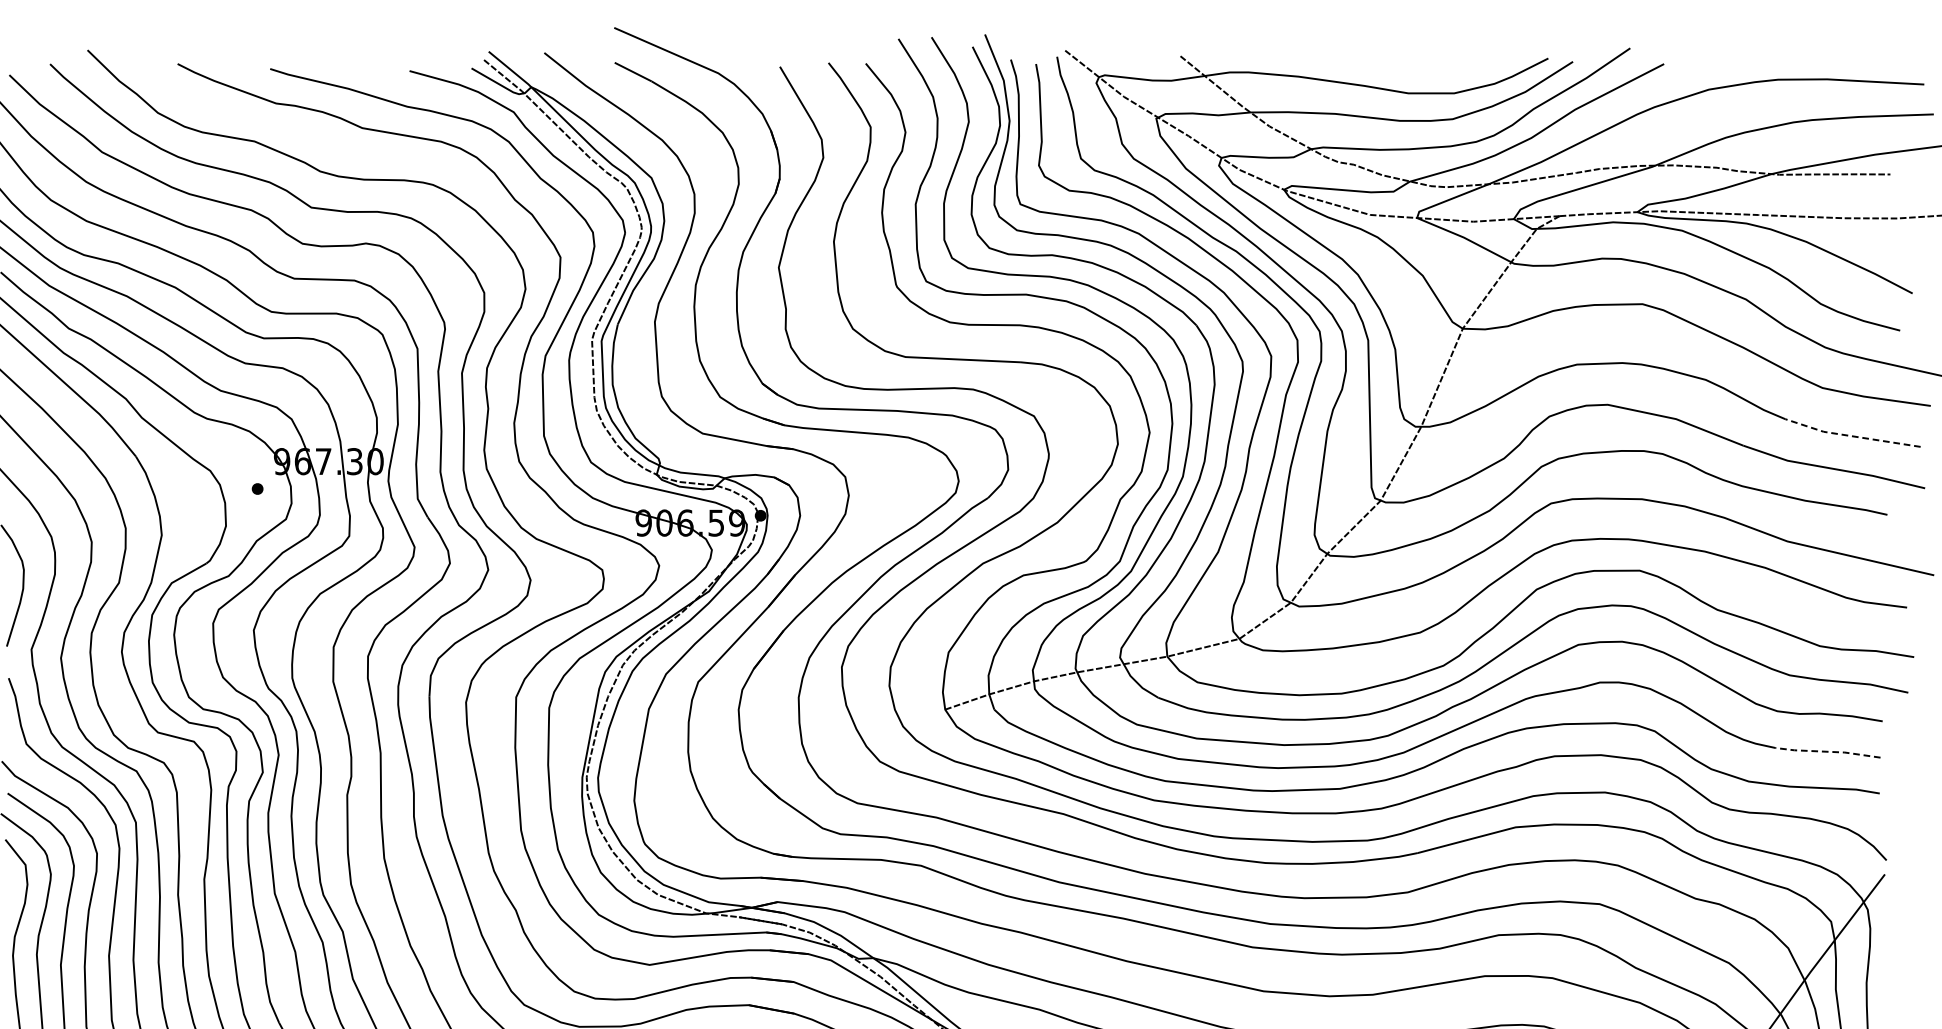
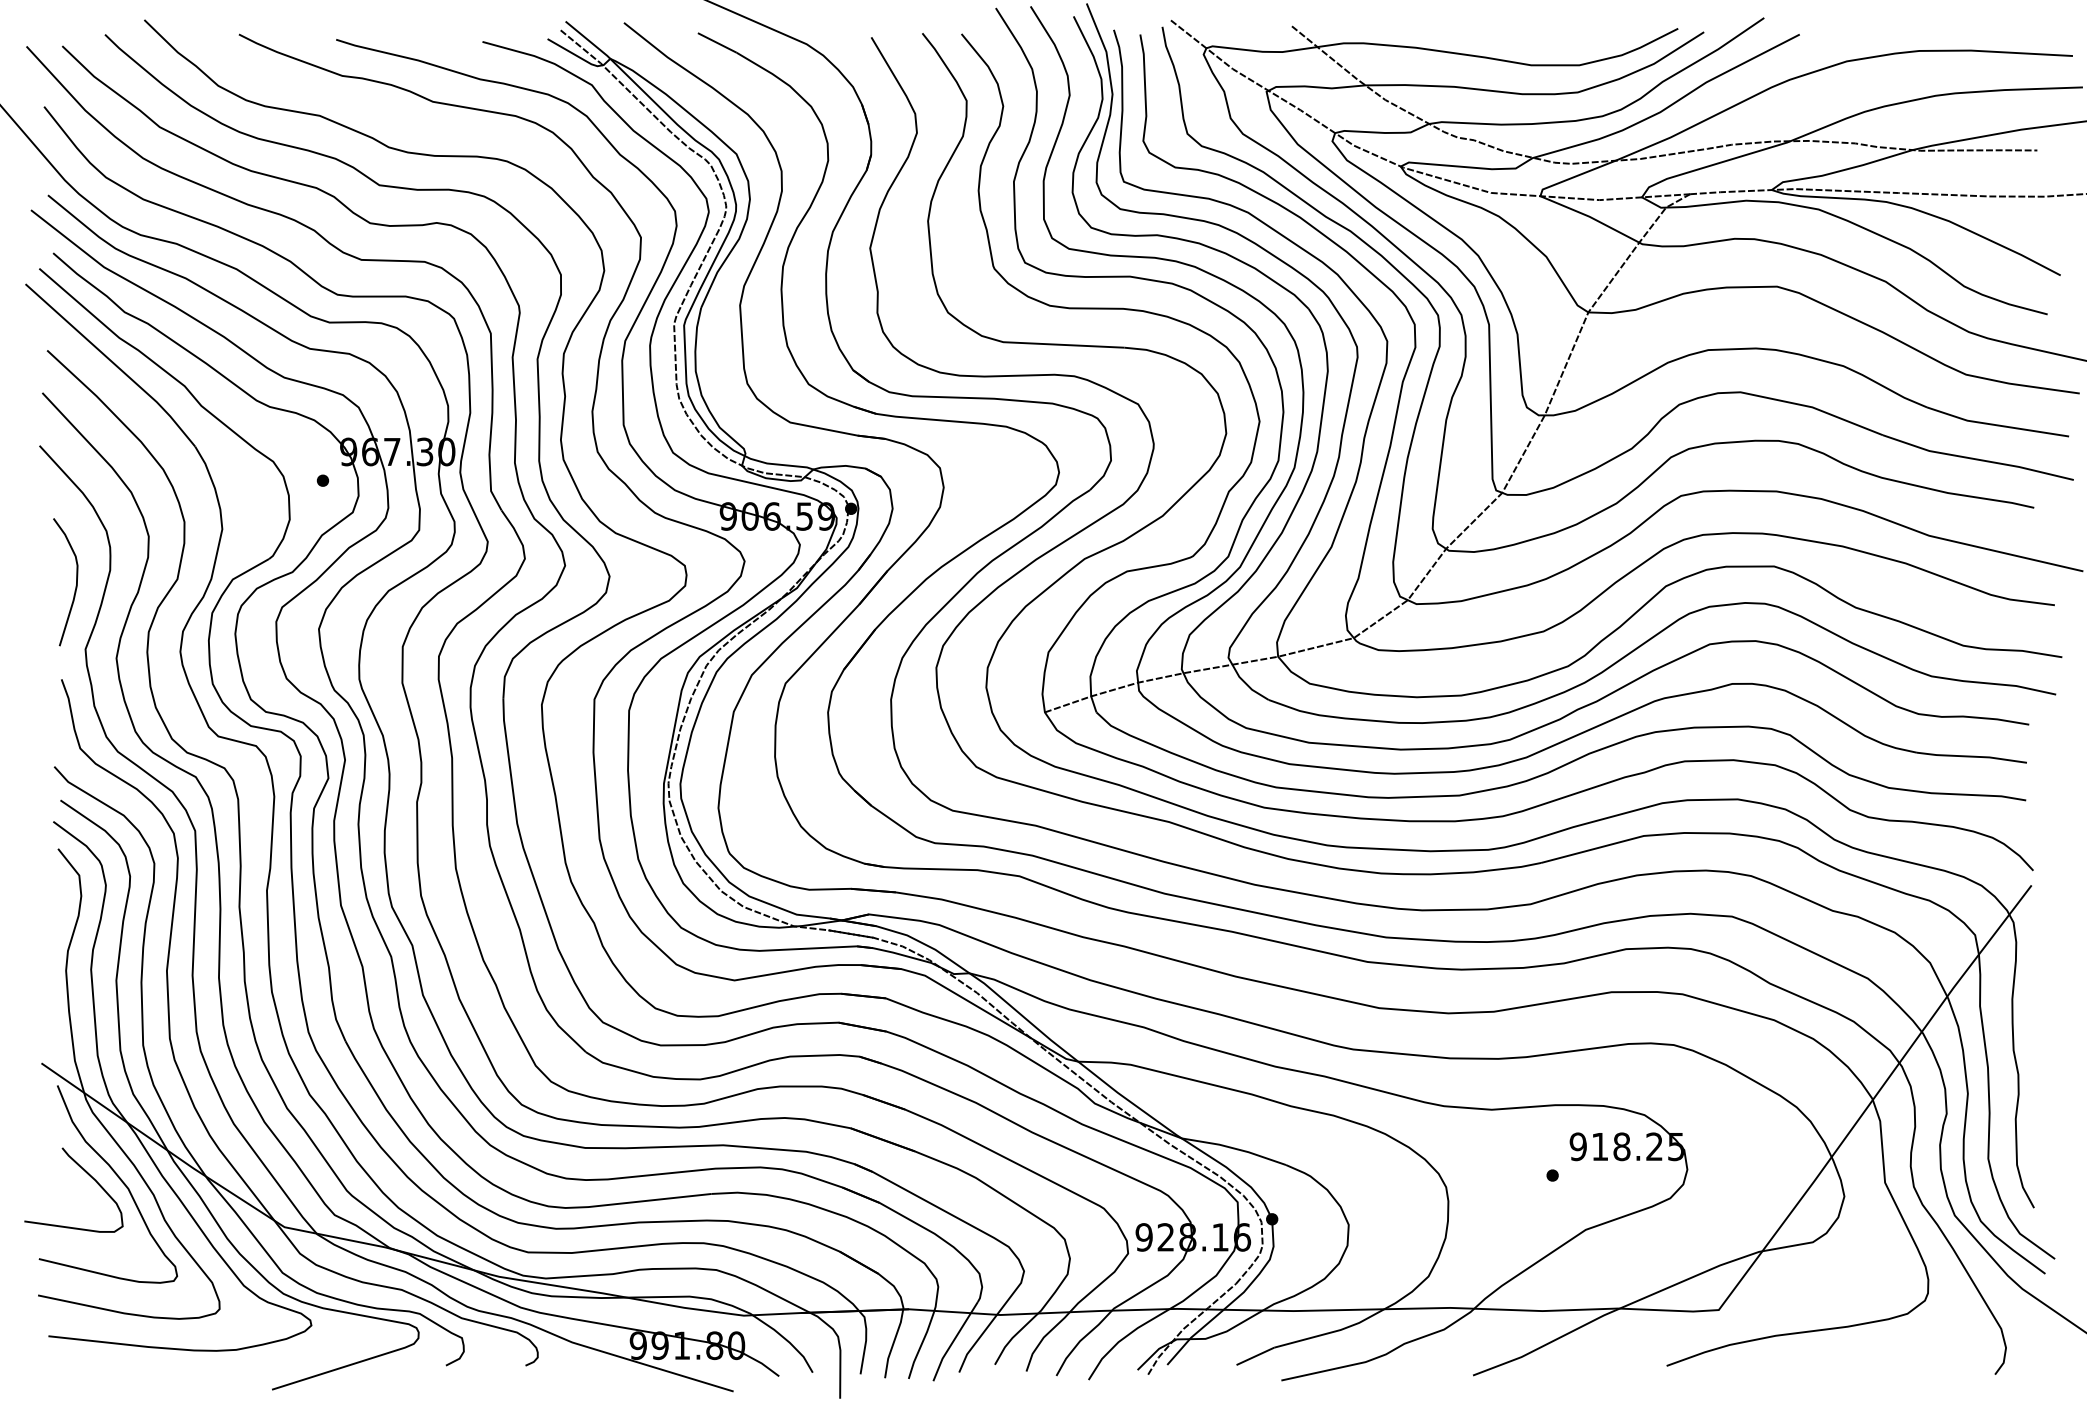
line: (1851, 436) -> (1996, 425), dashed -> solid
line: (1827, 751) -> (1971, 756), dashed -> solid

